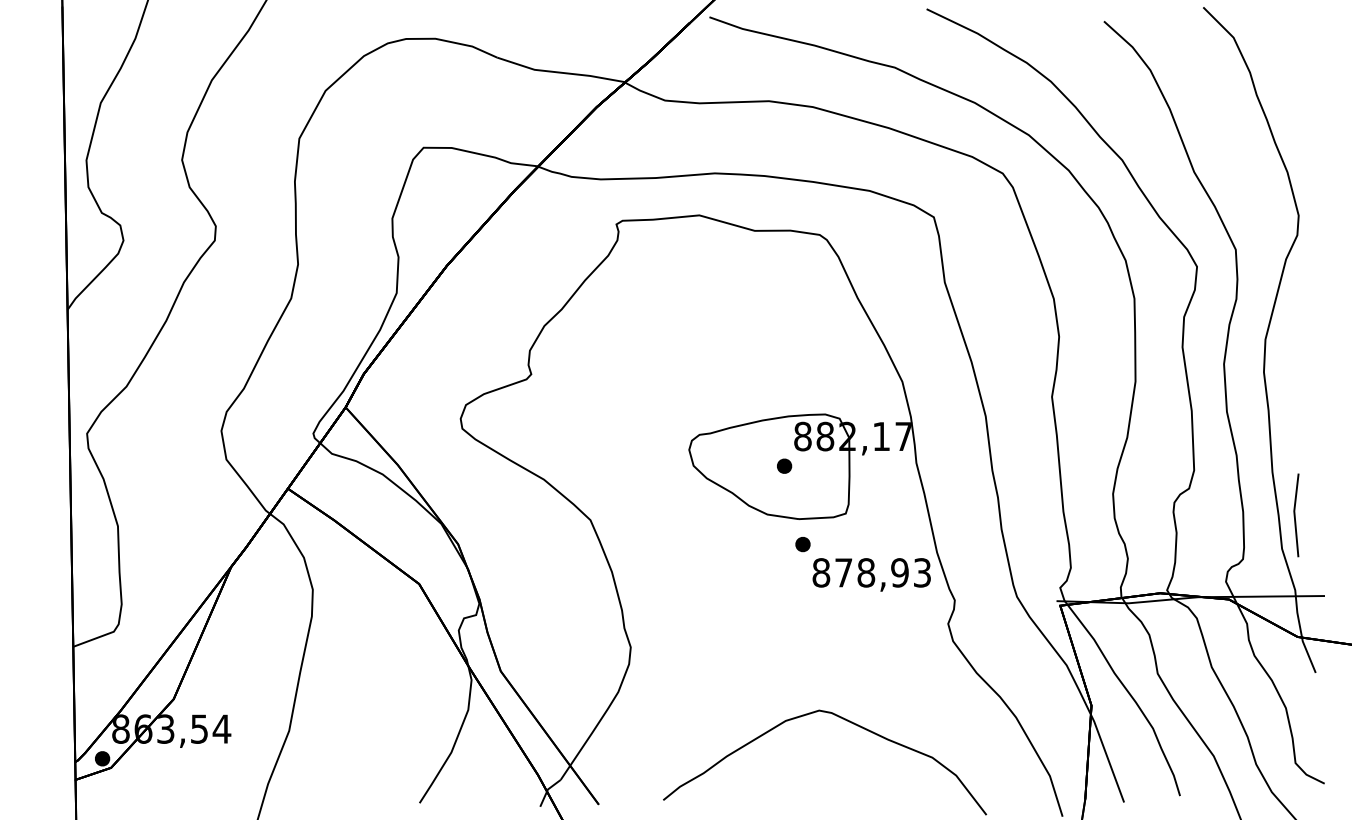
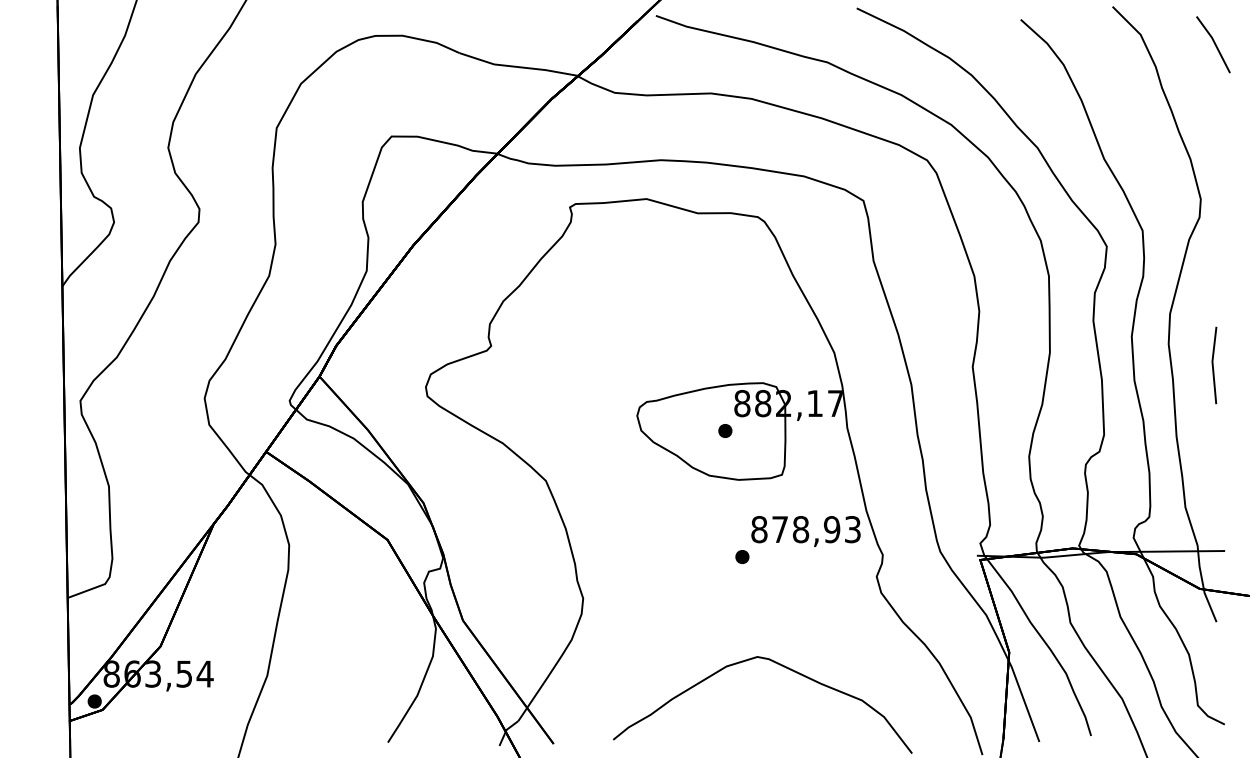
line: (1313, 48) -> (1214, 44), added
line: (1295, 515) -> (1213, 365), moved
part: (802, 544) -> (741, 557), moved

